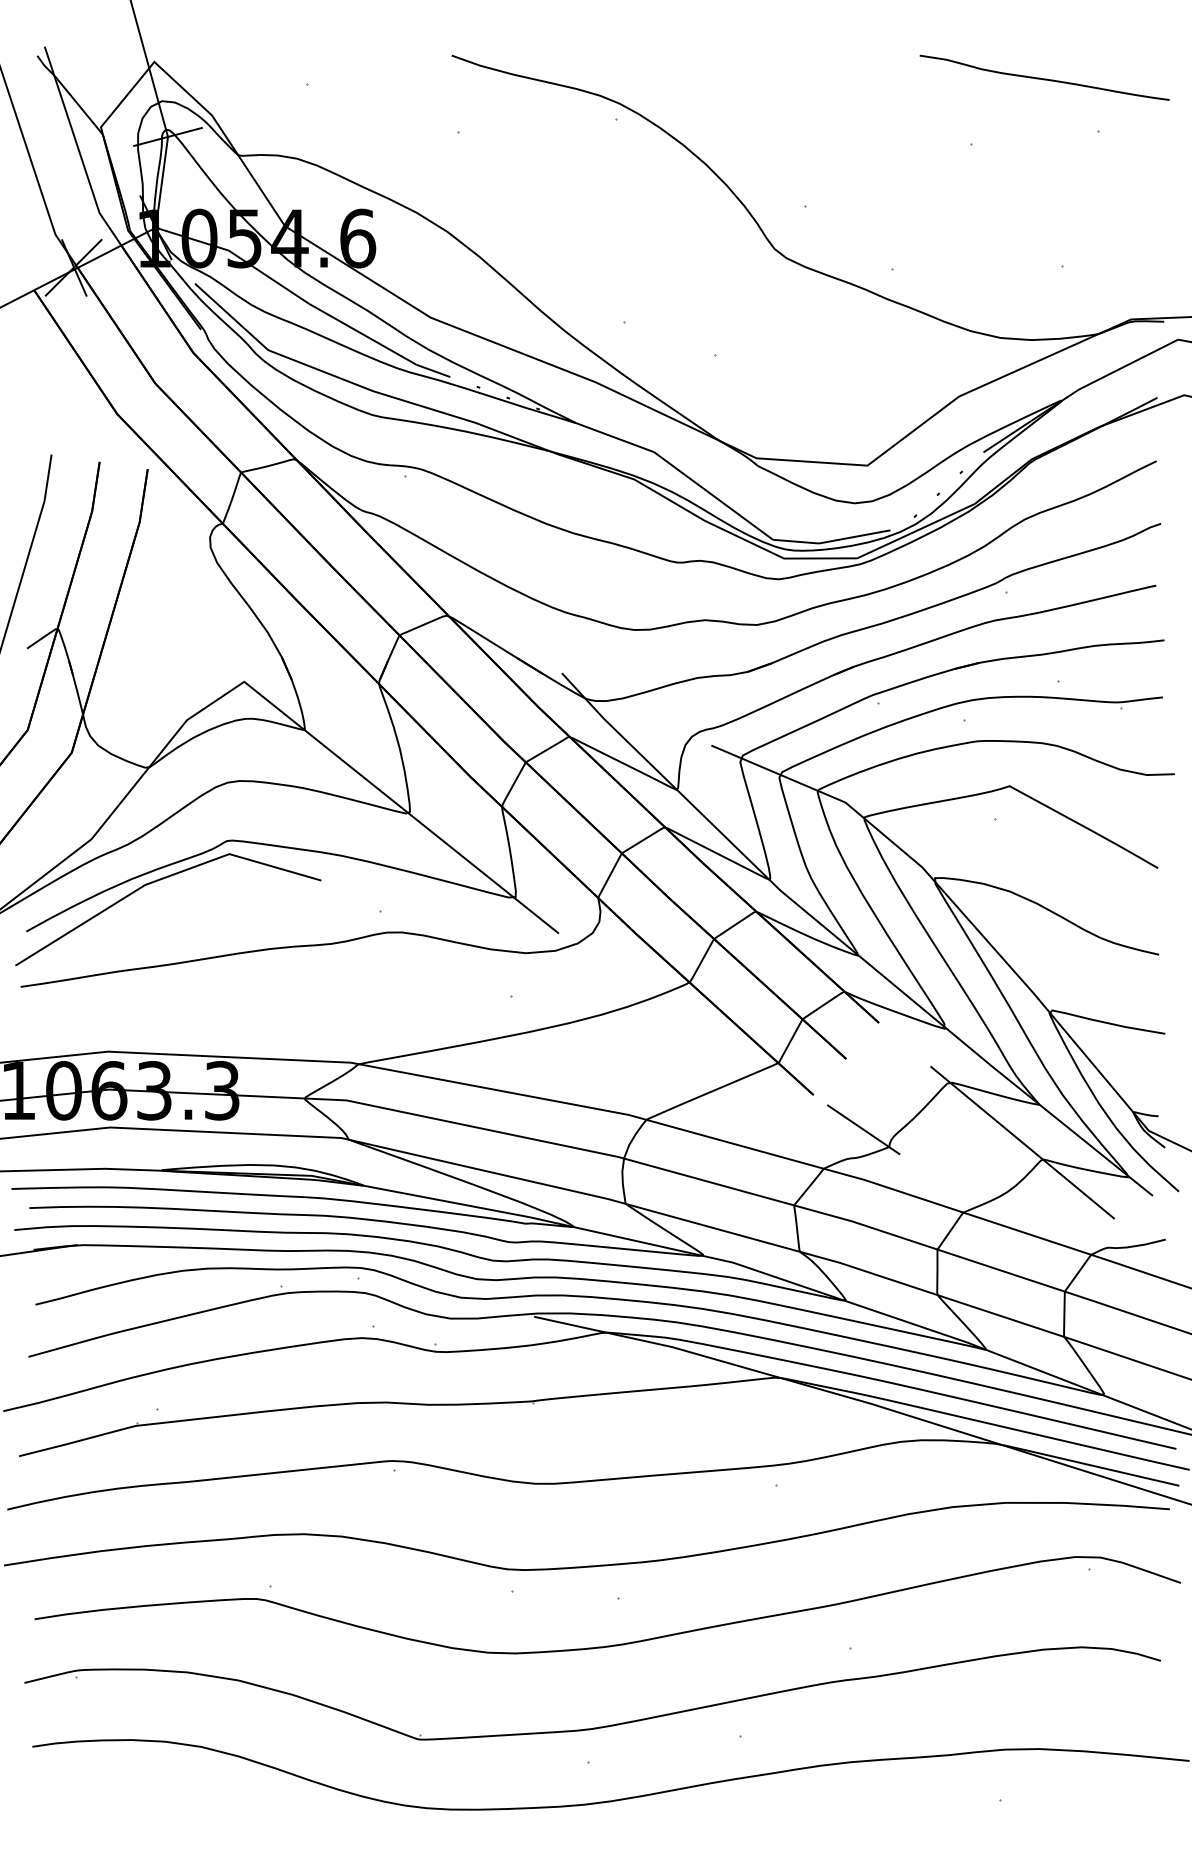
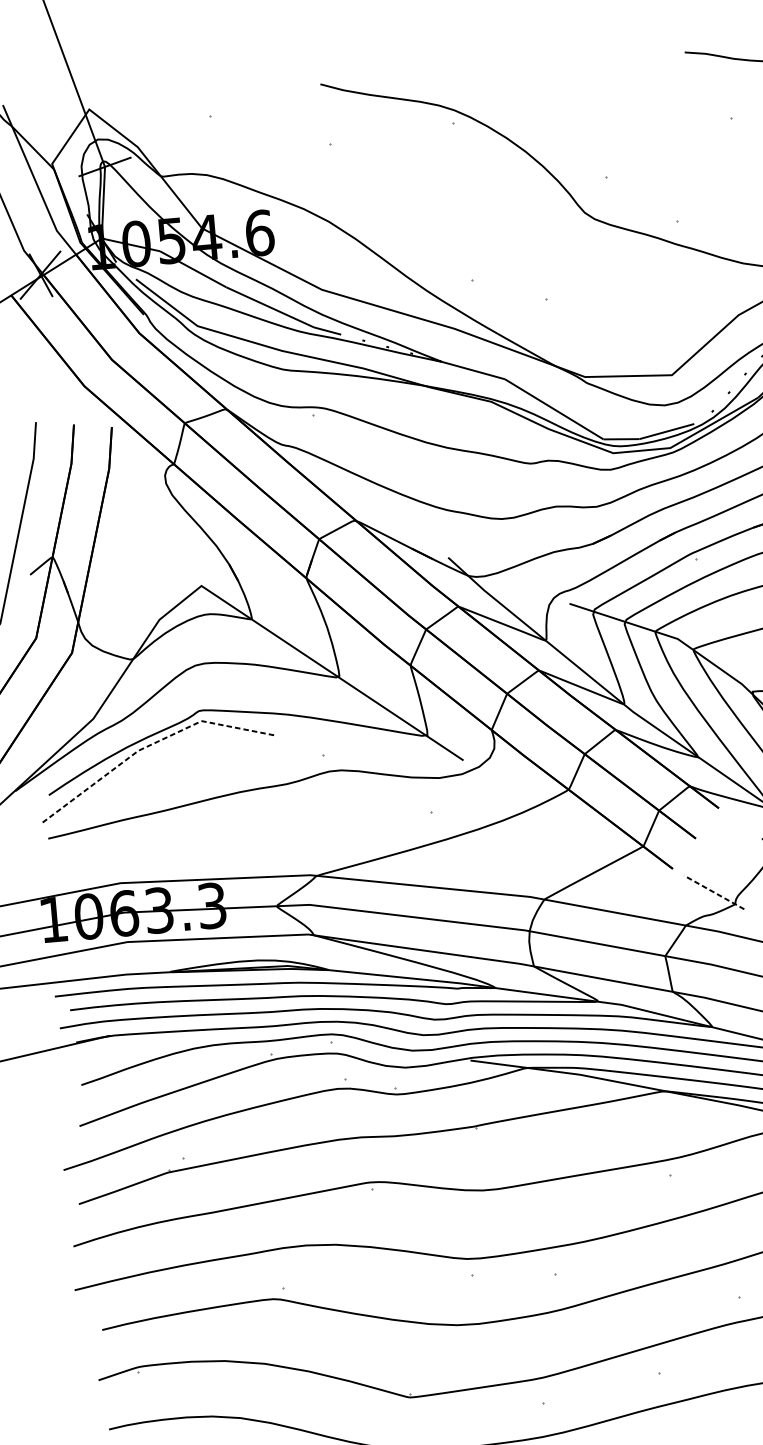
line: (161, 879) -> (150, 745), solid -> dashed
line: (863, 1129) -> (714, 892), solid -> dashed

